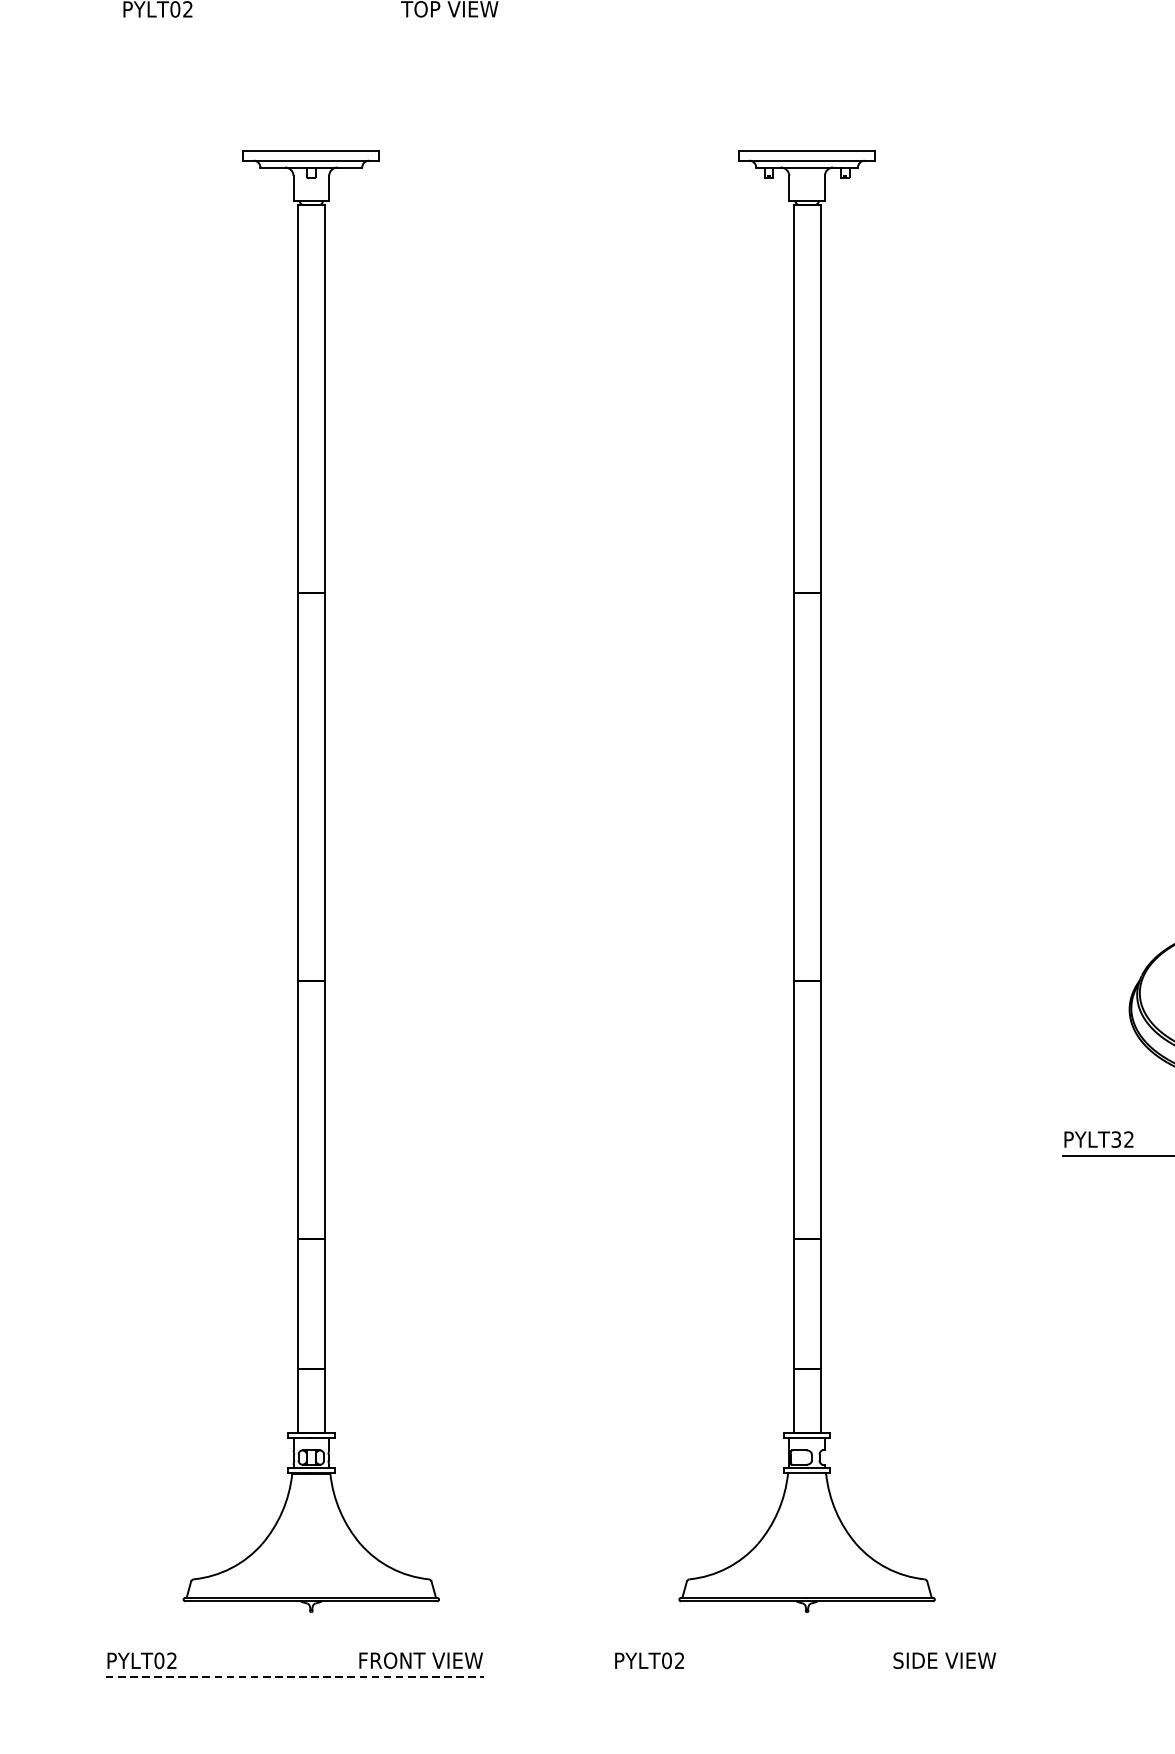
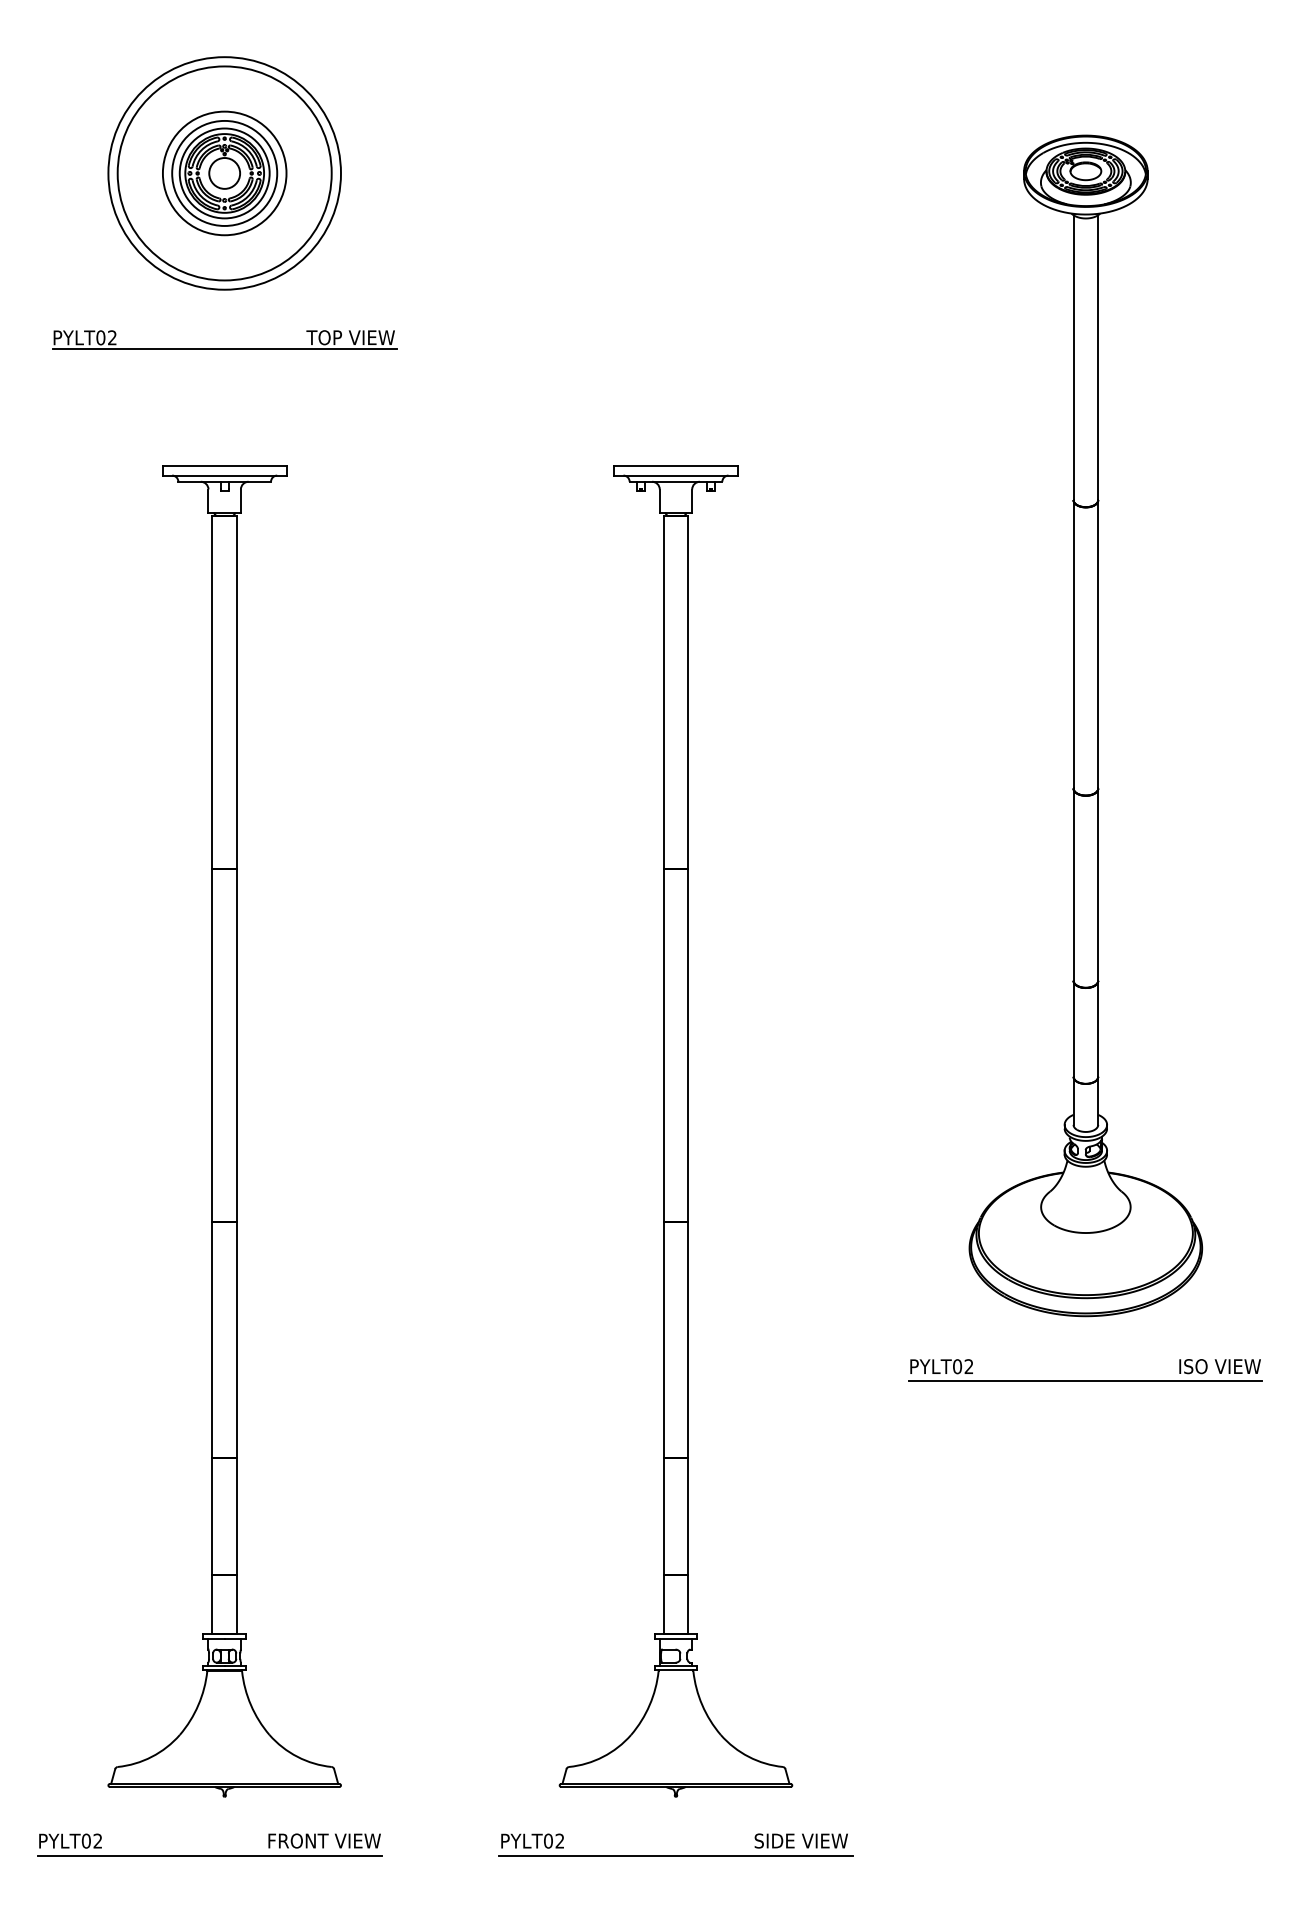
line: (311, 21) -> (224, 348), added
text: (1116, 1139) -> (957, 1366), PYLT32 -> PYLT02
line: (295, 1676) -> (210, 1855), dashed -> solid
line: (806, 1676) -> (675, 1855), added

